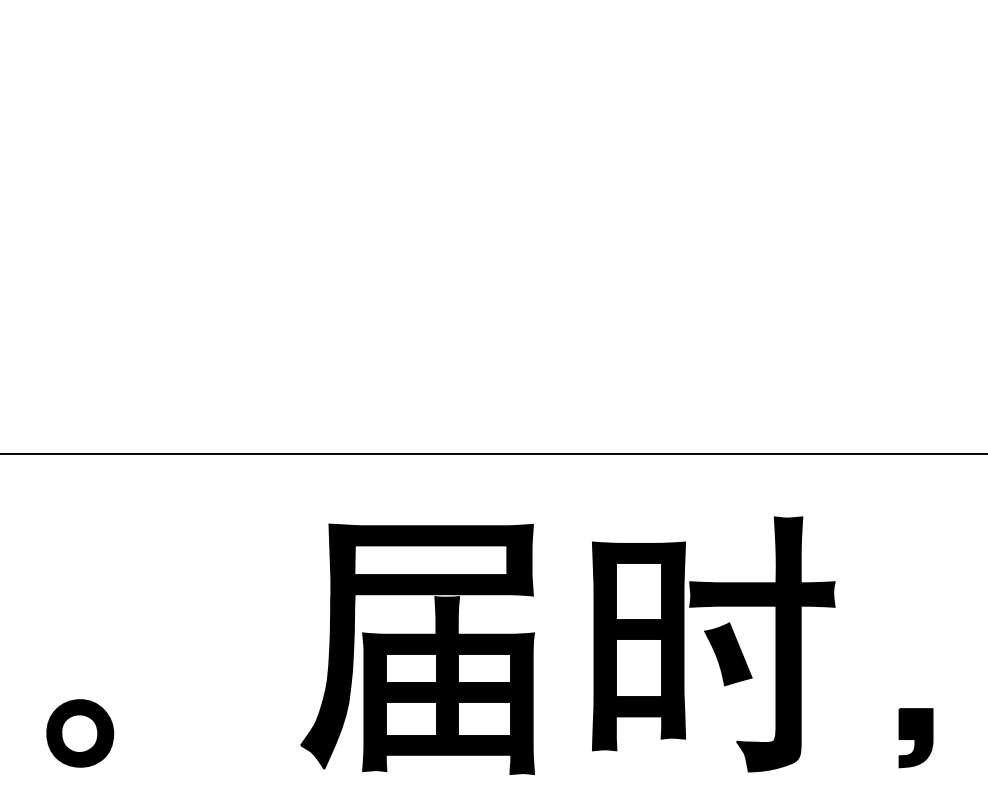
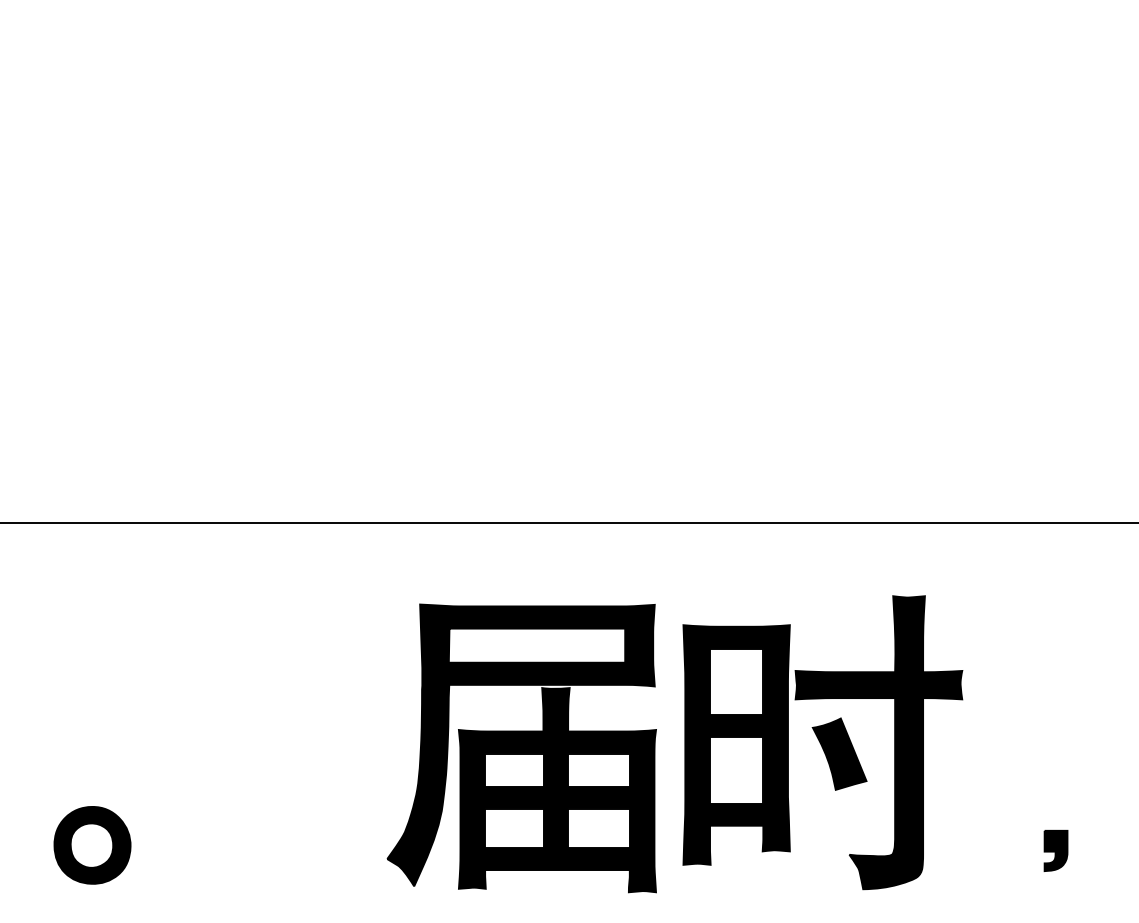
part: (417, 649) -> (521, 748), moved
part: (915, 738) -> (1055, 851), size x0.6

